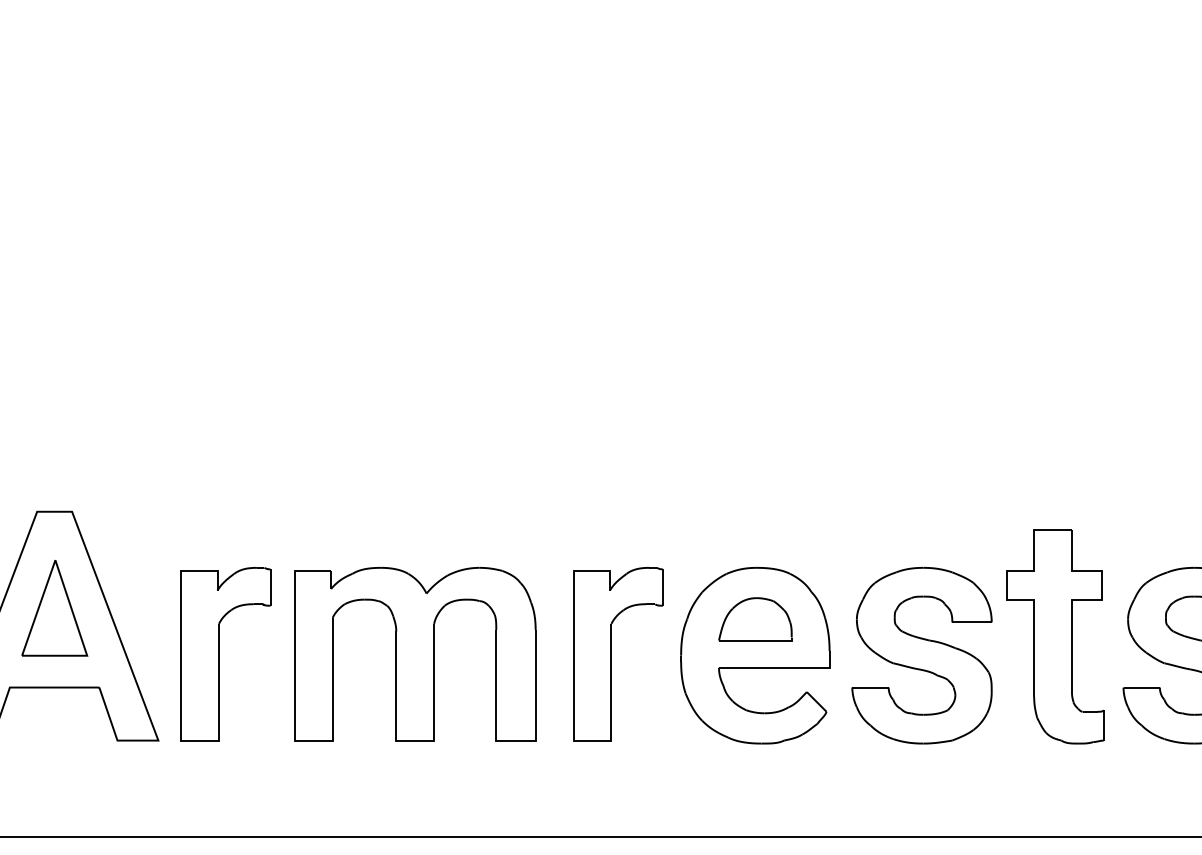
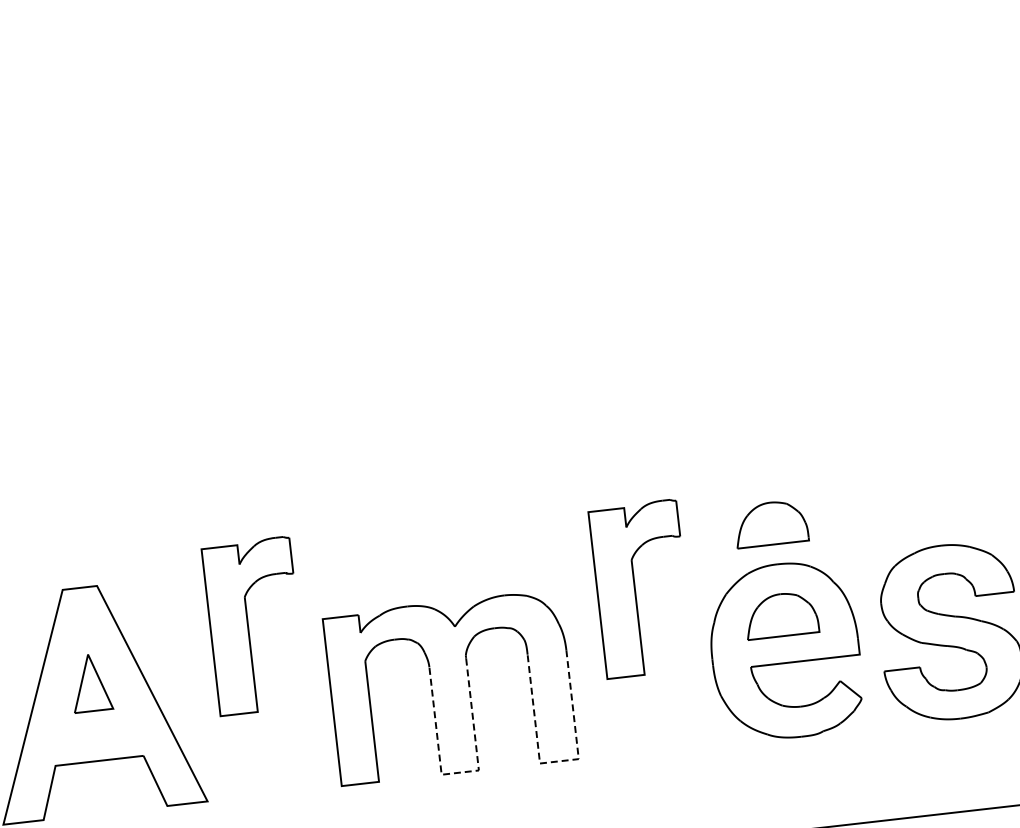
part: (755, 526) -> (771, 523), added
part: (54, 608) -> (90, 683), size x0.6
part: (225, 654) -> (254, 626), moved
part: (611, 654) -> (635, 590), moved
line: (417, 740) -> (462, 772), solid -> dashed
line: (515, 740) -> (558, 761), solid -> dashed

